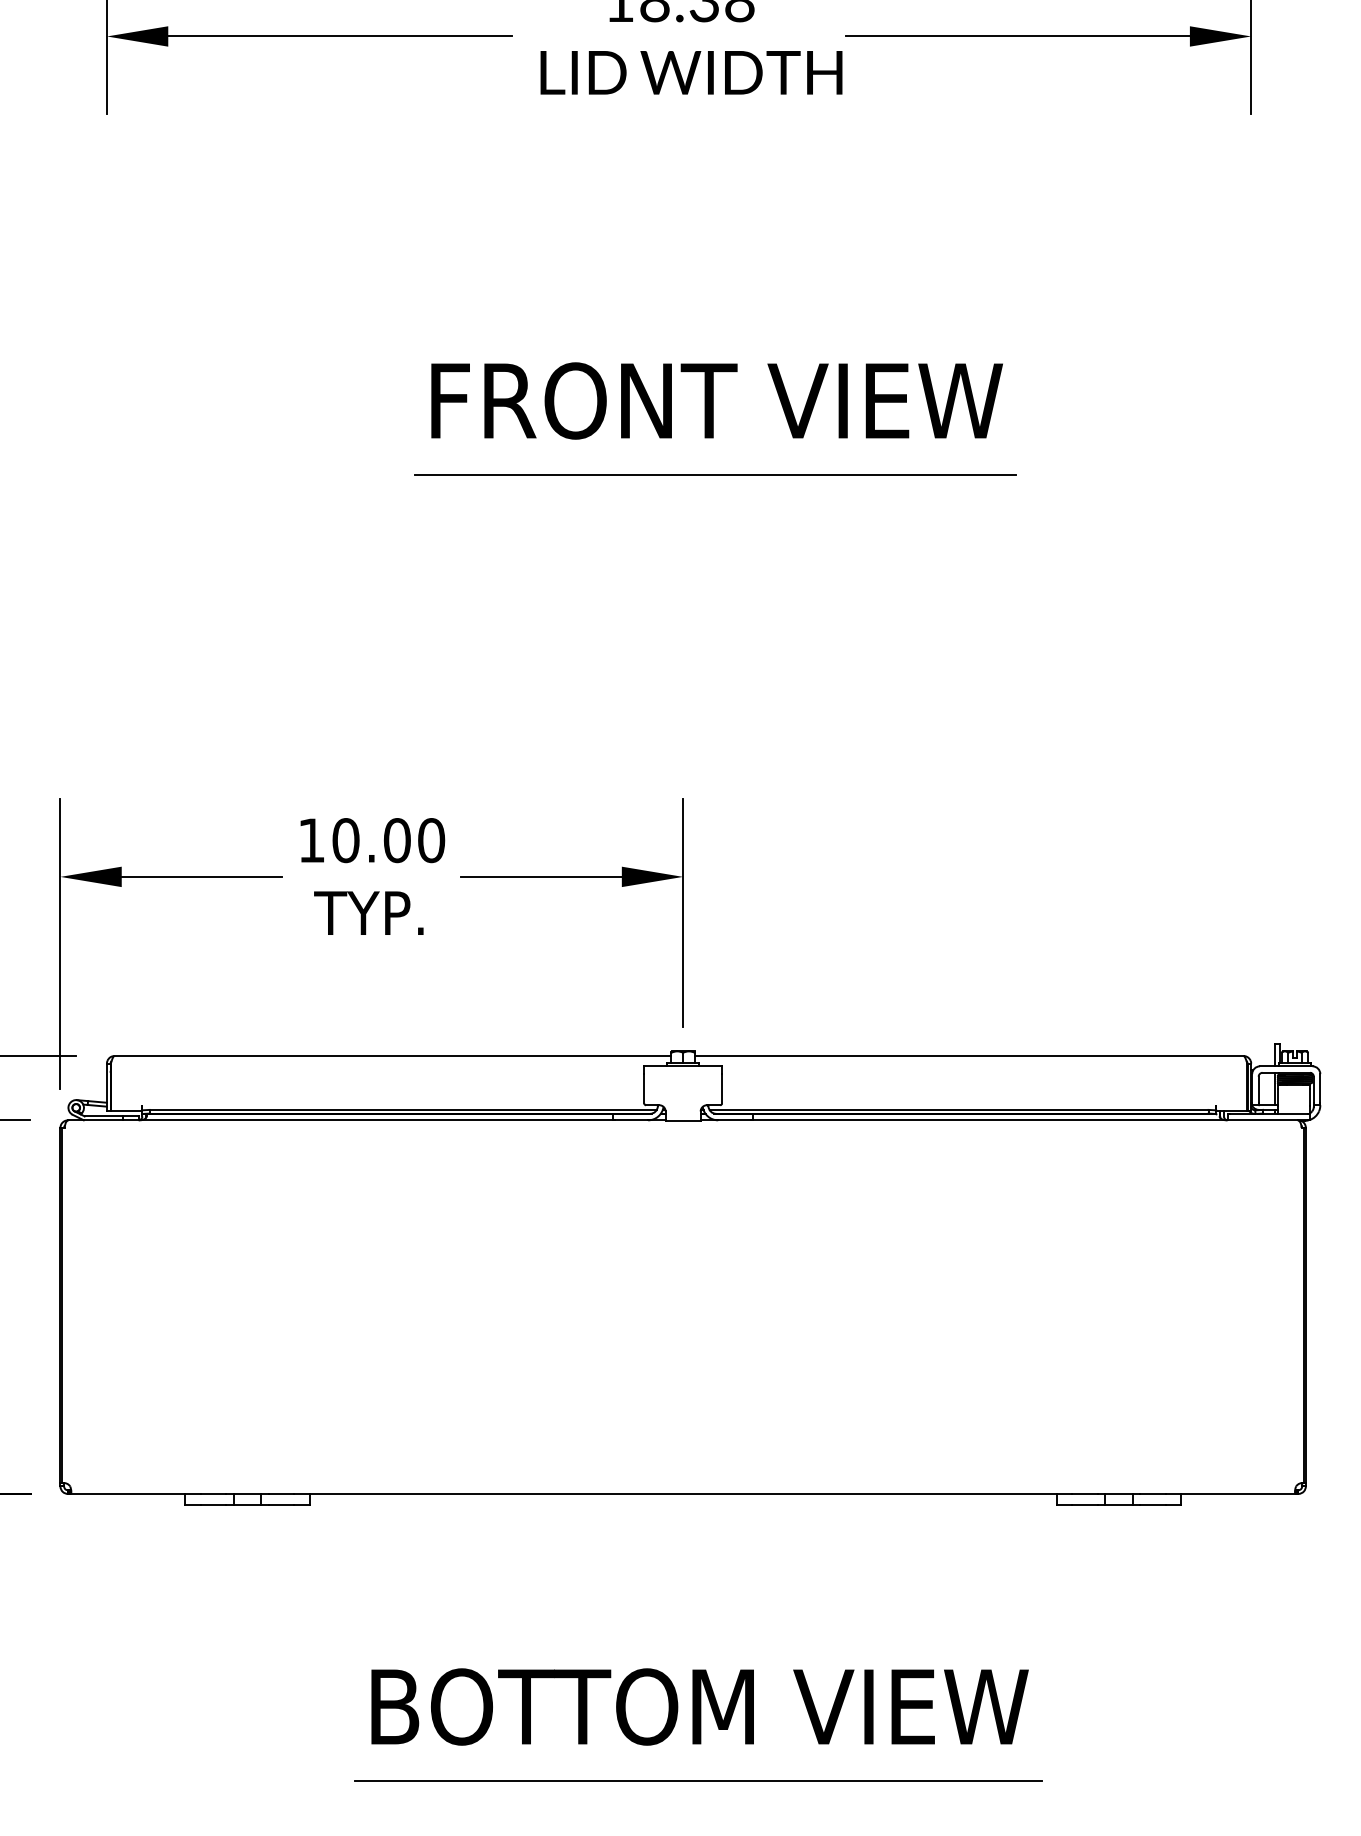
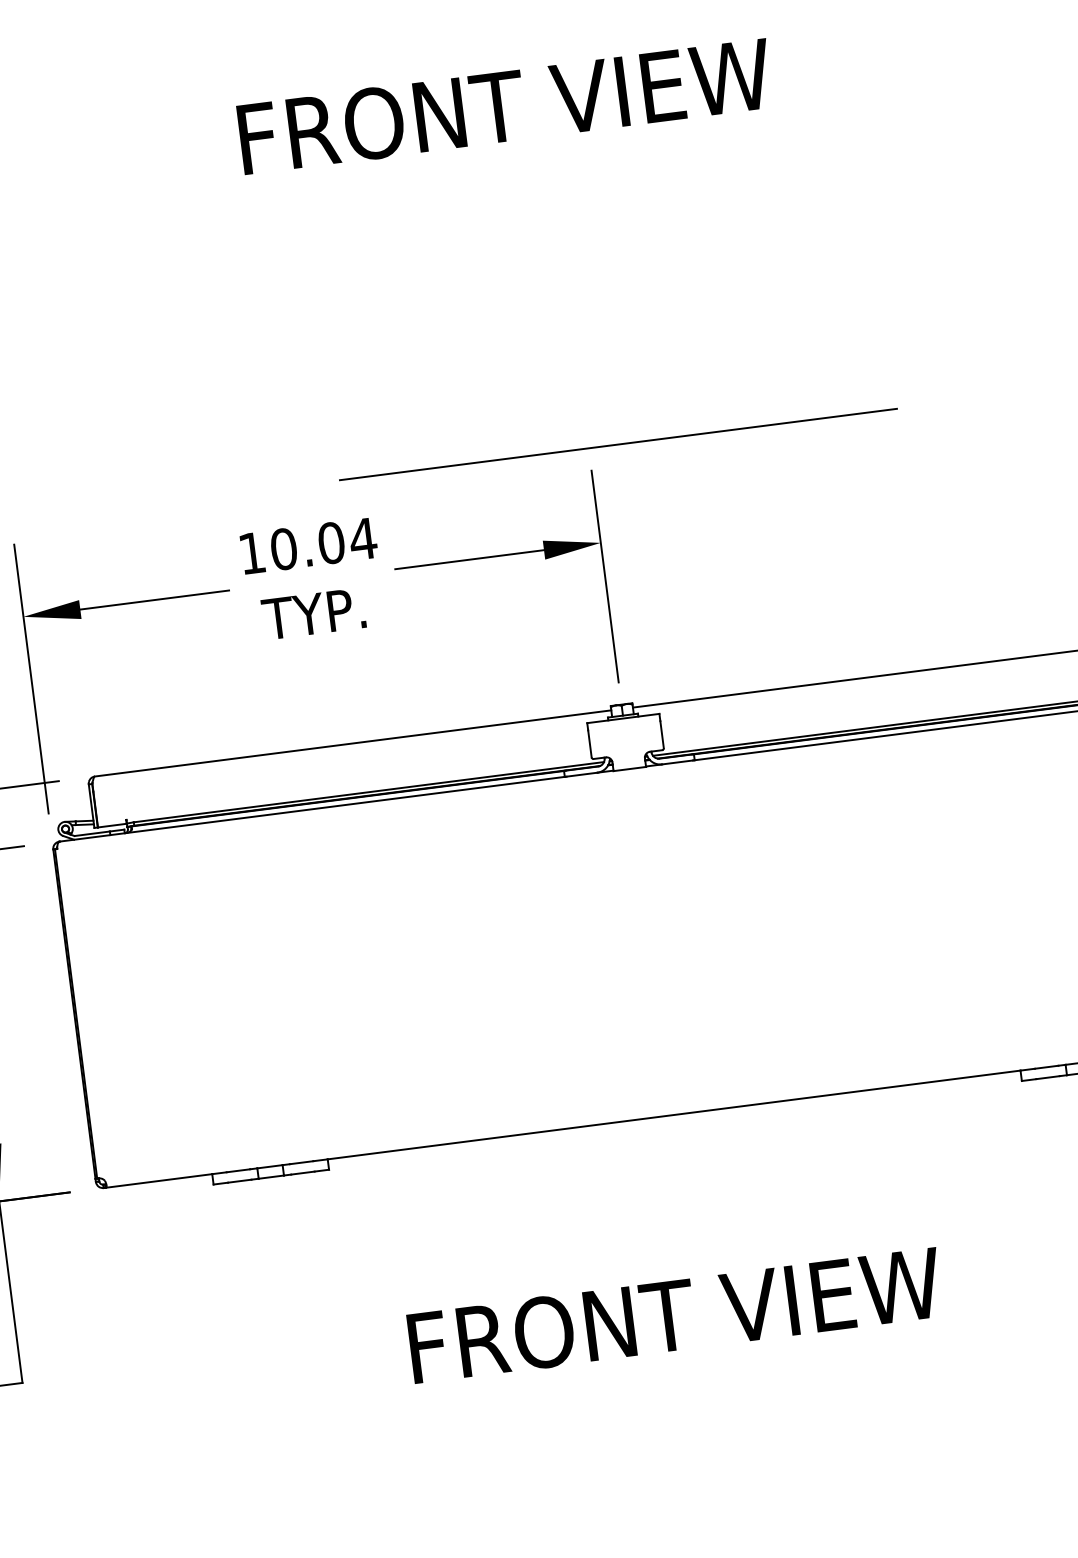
text: (716, 400) -> (504, 106), moved
line: (715, 474) -> (618, 444), moved
text: (431, 840) -> (363, 539), 10.00 -> 10.04
text: (704, 1706) -> (719, 1309), BOTTOM VIEW -> FRONT VIEW
line: (698, 1780) -> (722, 1378), removed

